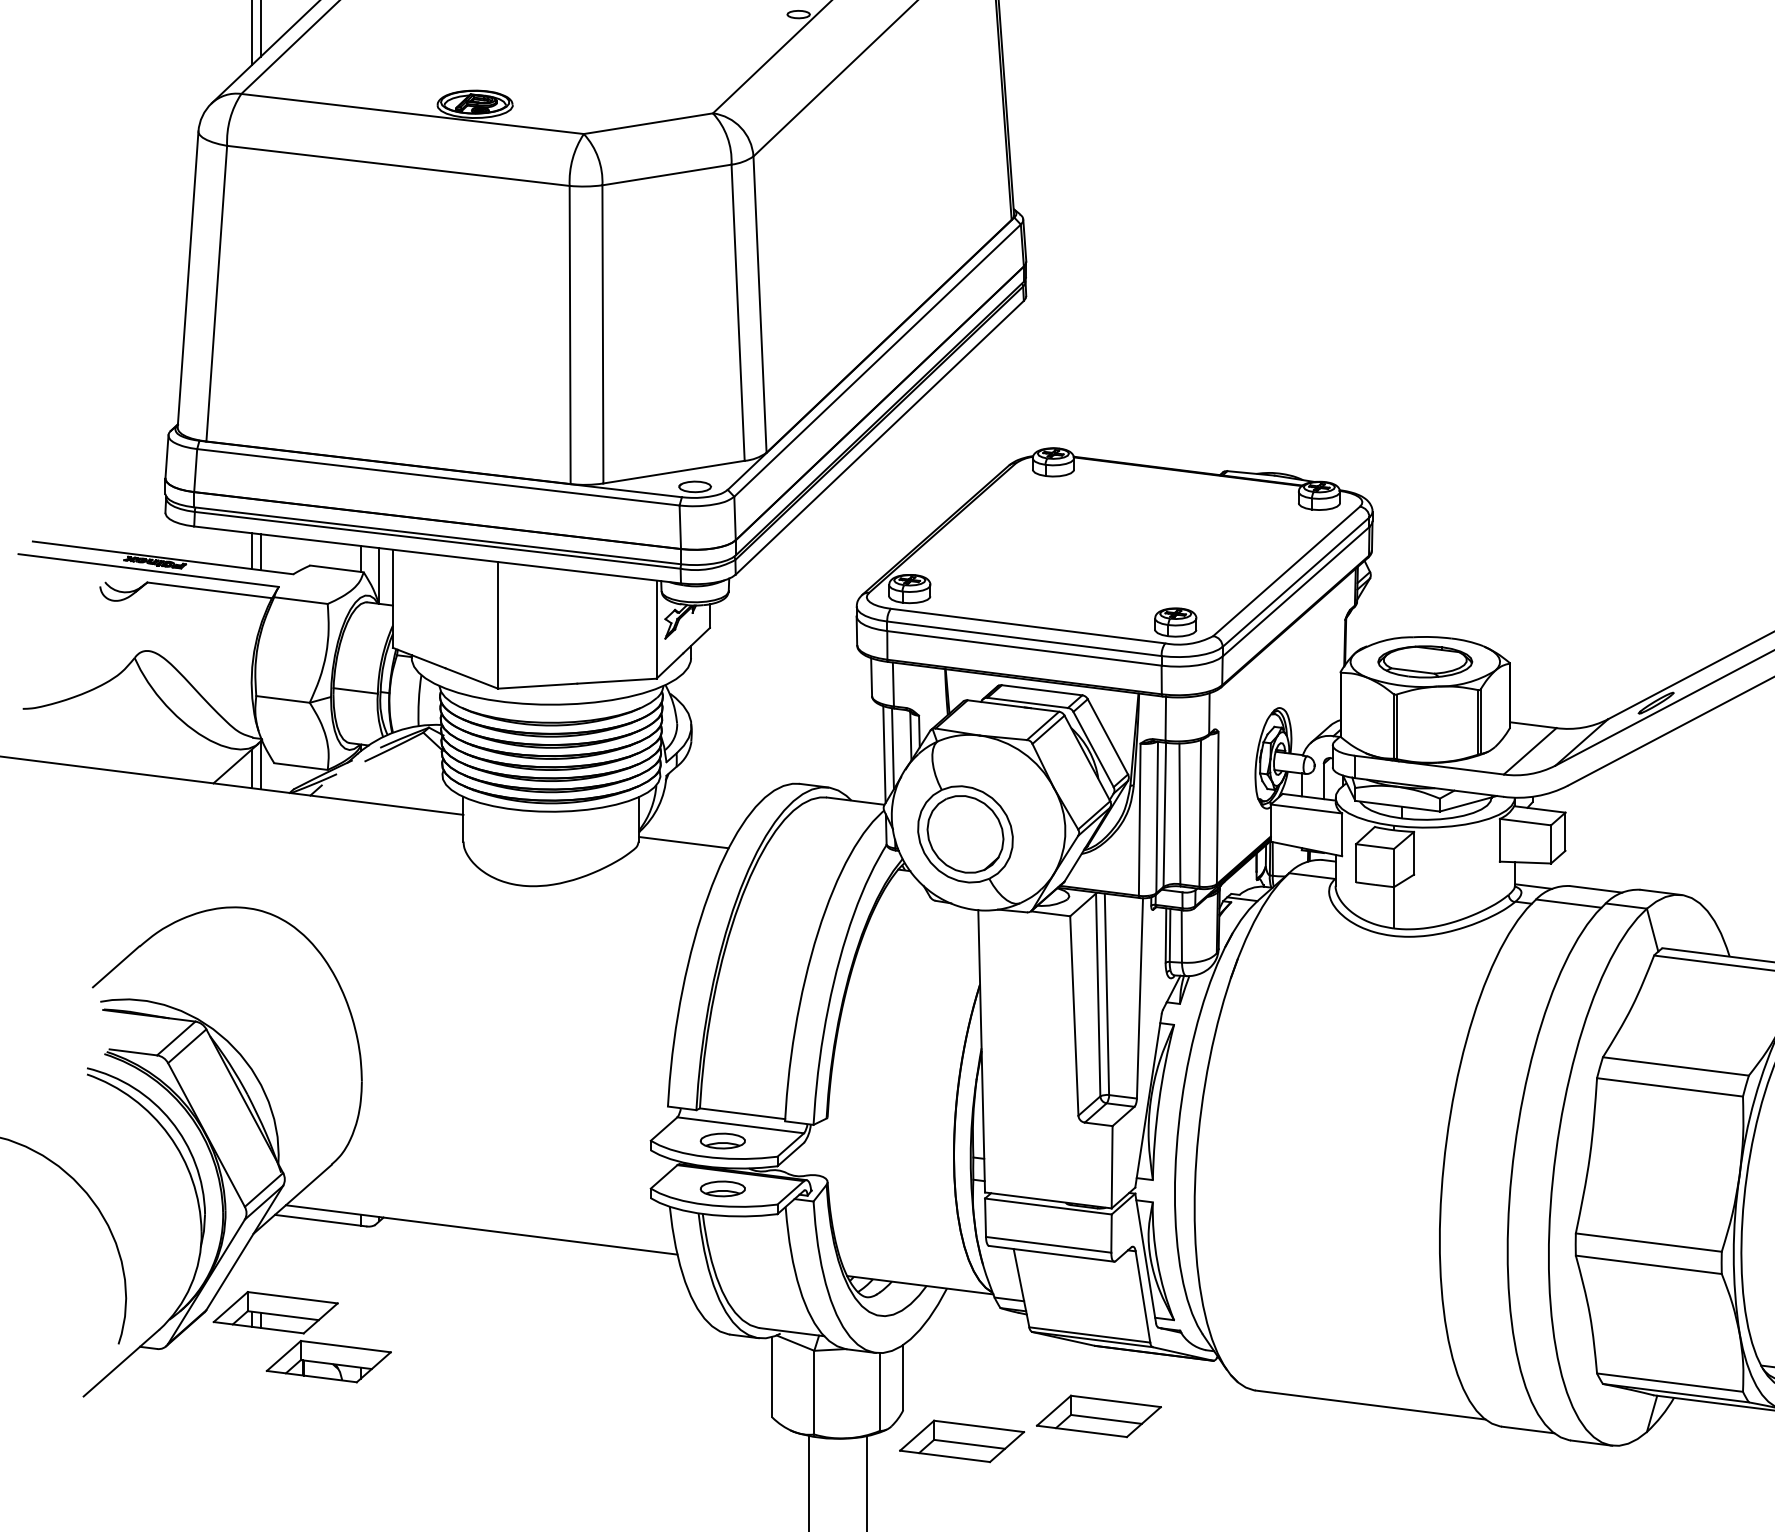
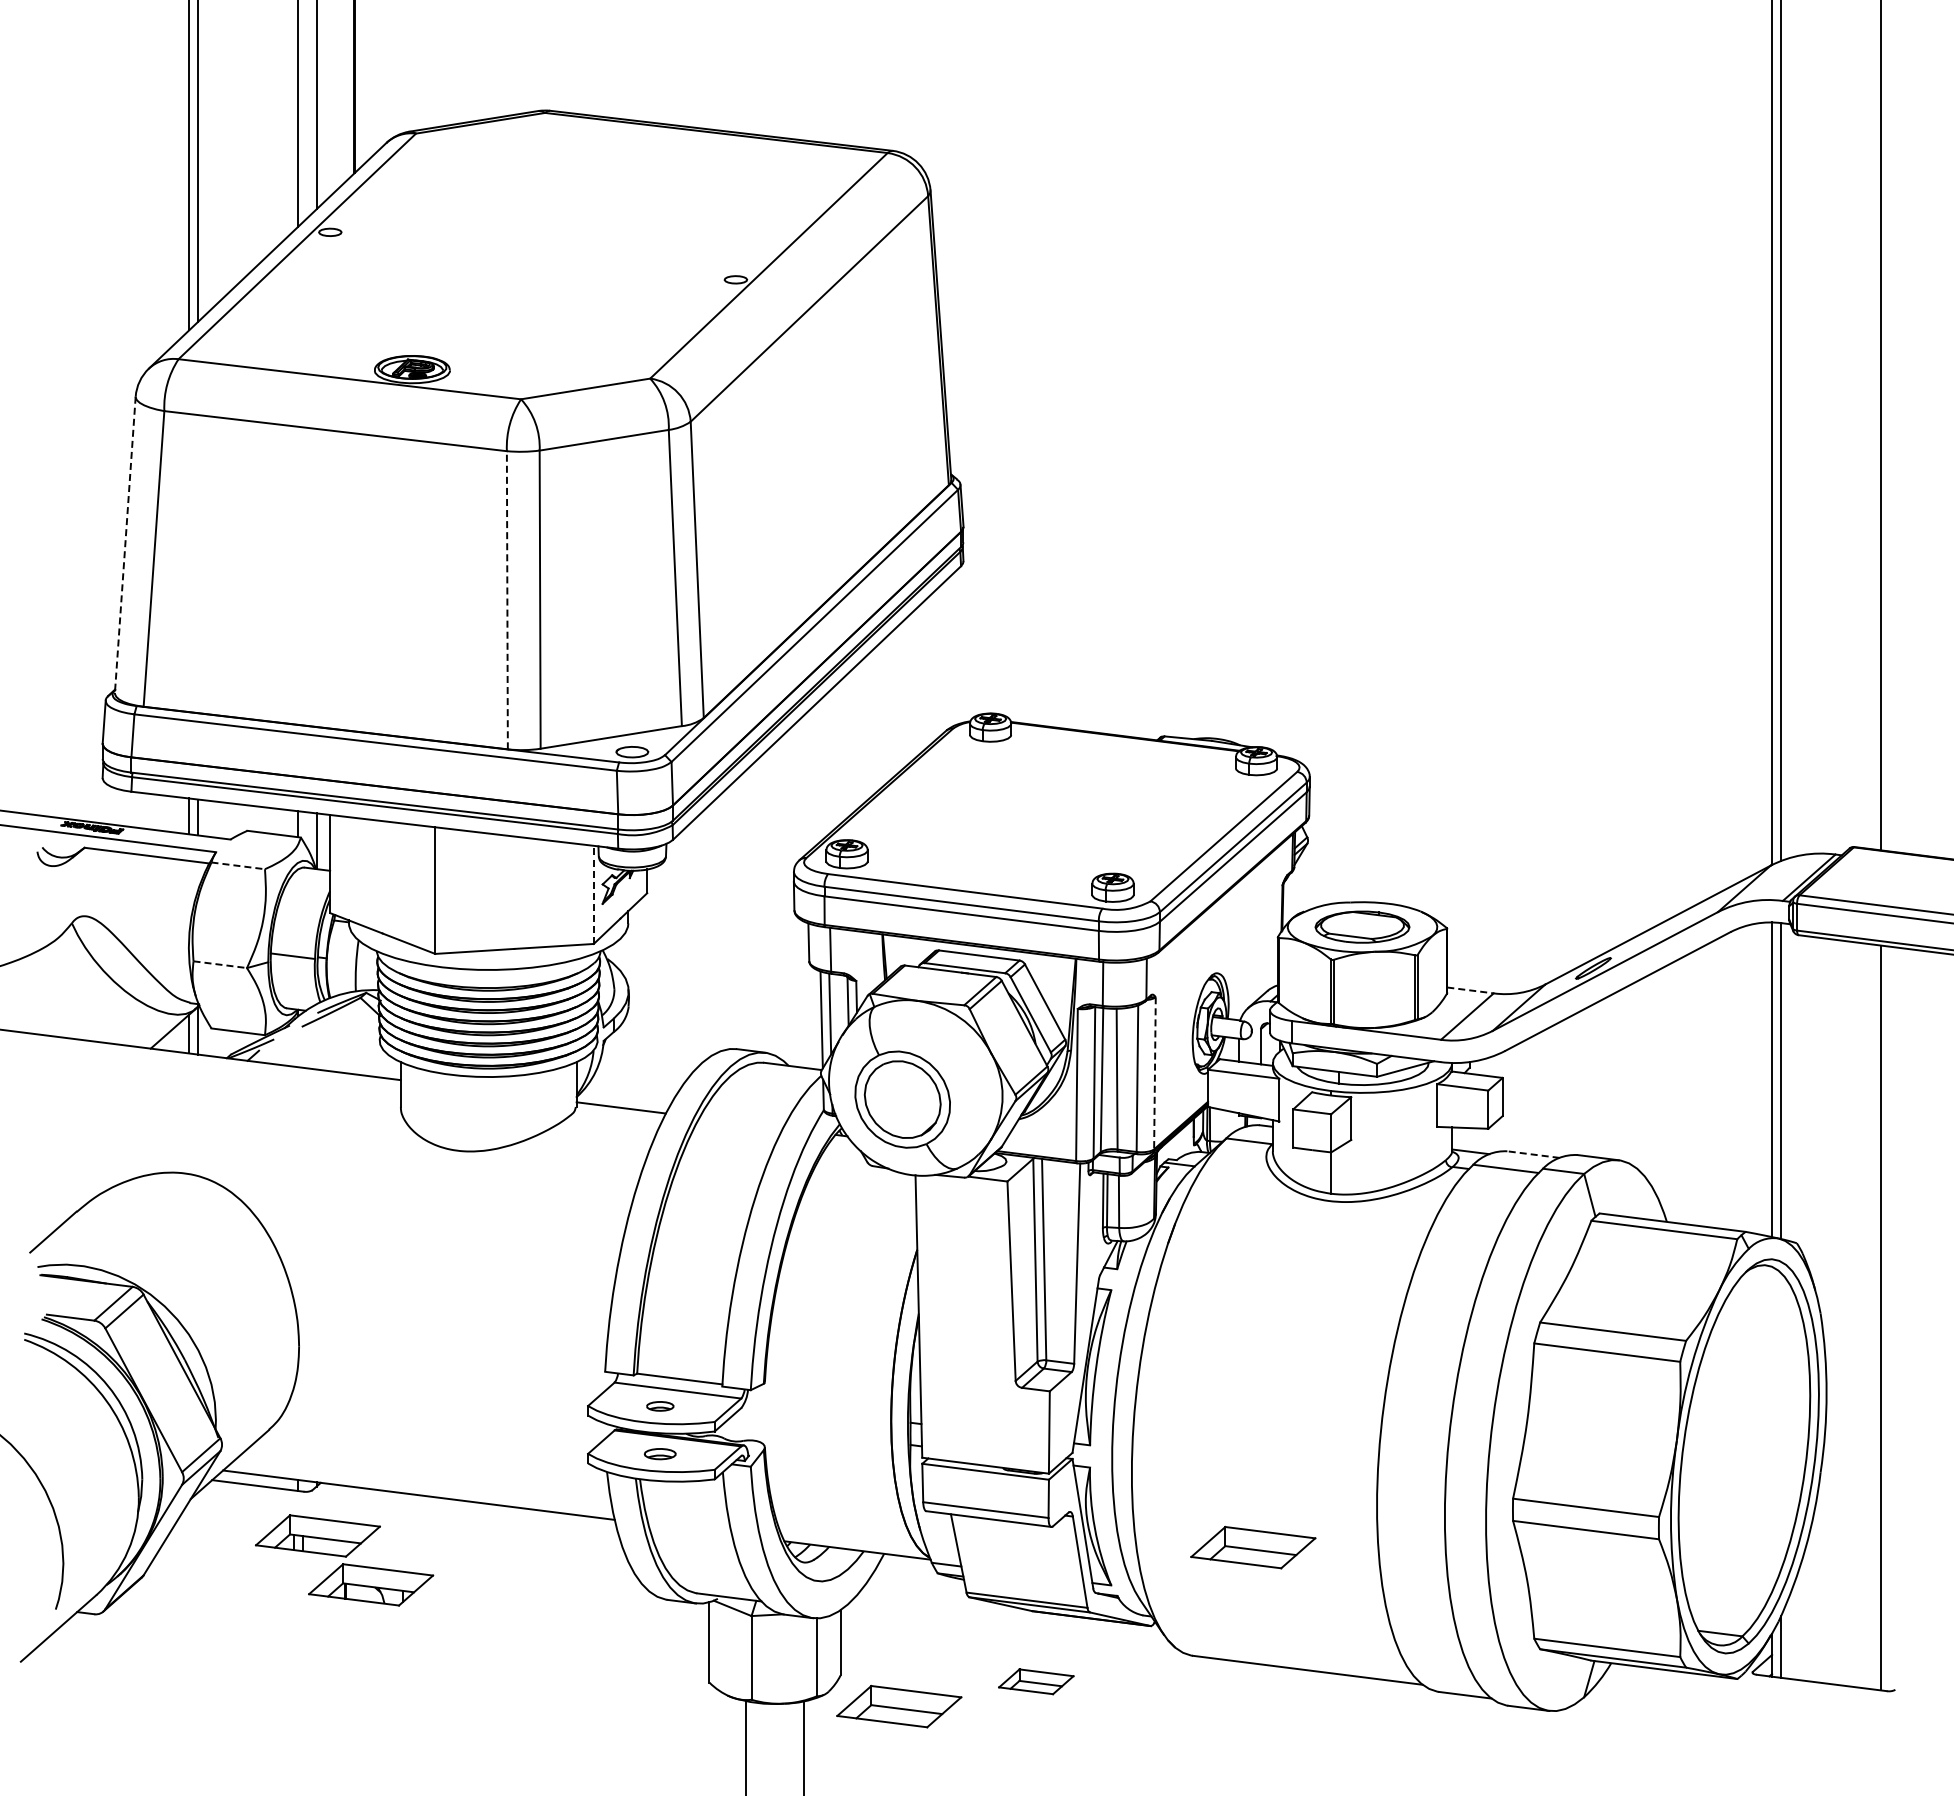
line: (188, 280) -> (125, 545), solid -> dashed
line: (570, 334) -> (507, 599), solid -> dashed
line: (301, 600) -> (238, 865), solid -> dashed
line: (656, 629) -> (593, 894), solid -> dashed
line: (283, 699) -> (220, 964), solid -> dashed
line: (1534, 725) -> (1471, 990), solid -> dashed
line: (1217, 808) -> (1154, 1073), solid -> dashed
line: (1596, 889) -> (1533, 1154), solid -> dashed
part: (723, 1141) -> (660, 1406), size x0.6
part: (723, 1188) -> (660, 1453), size x0.7
part: (1316, 1282) -> (1253, 1547), added
part: (302, 1337) -> (344, 1560), moved
part: (1099, 1416) -> (1036, 1681), size x0.6

